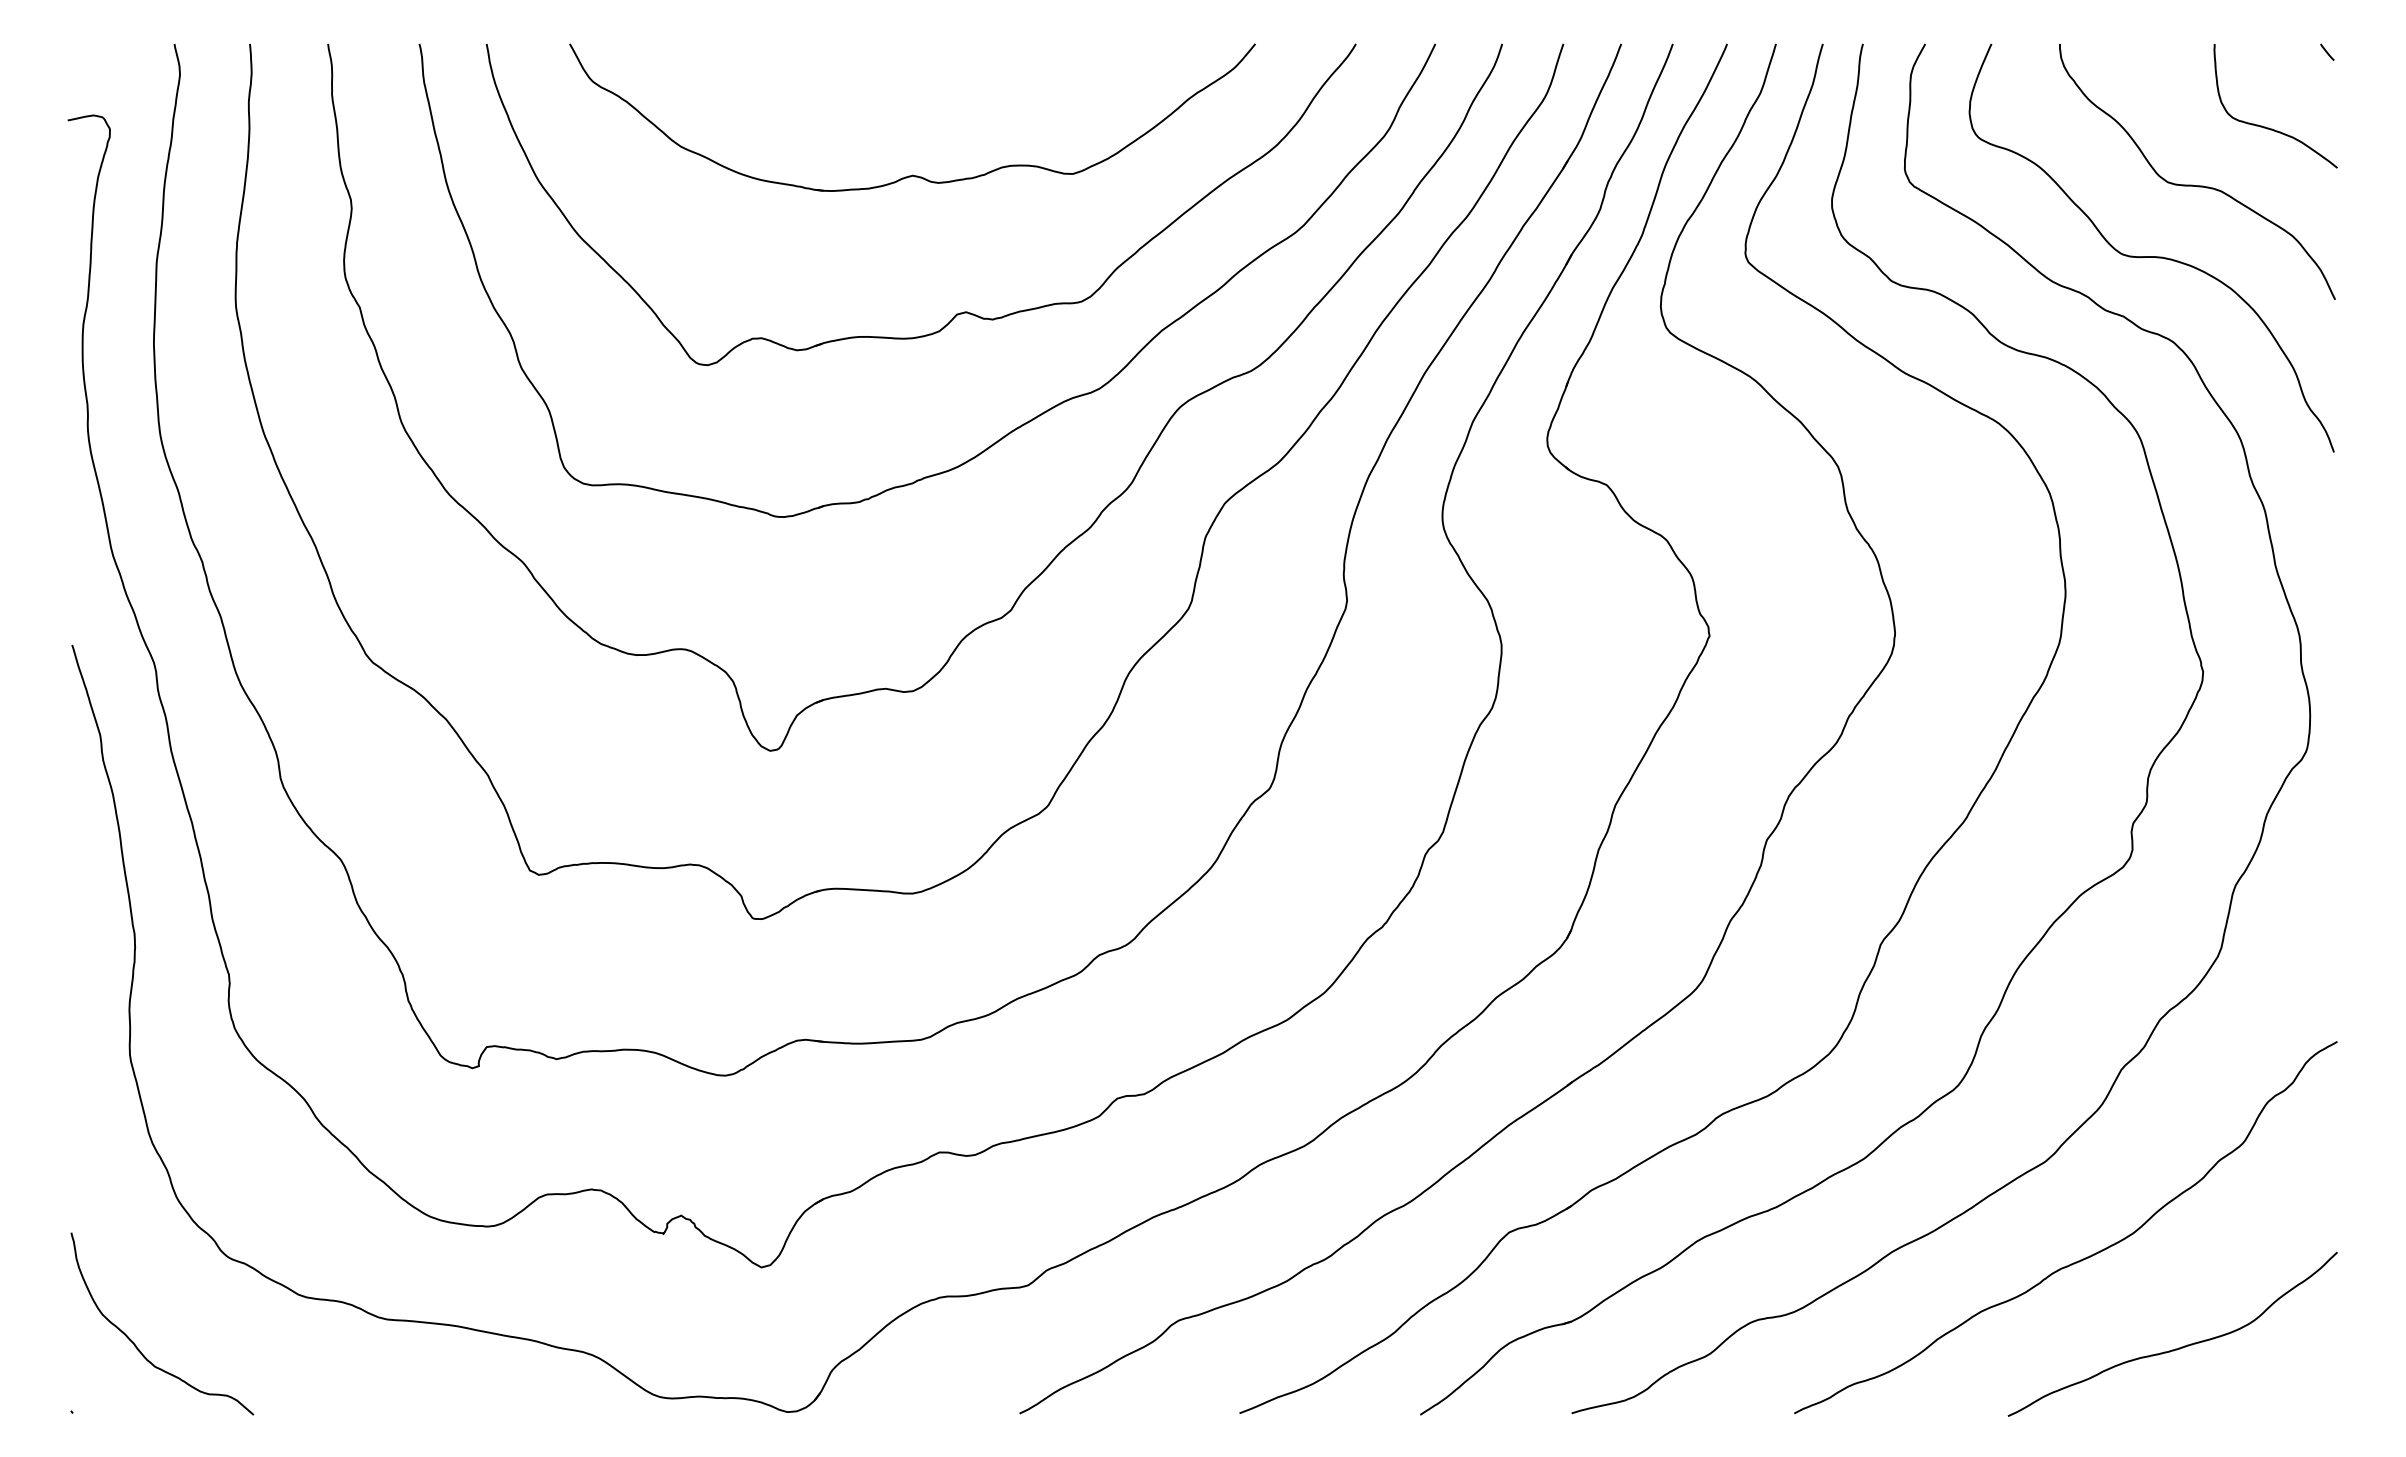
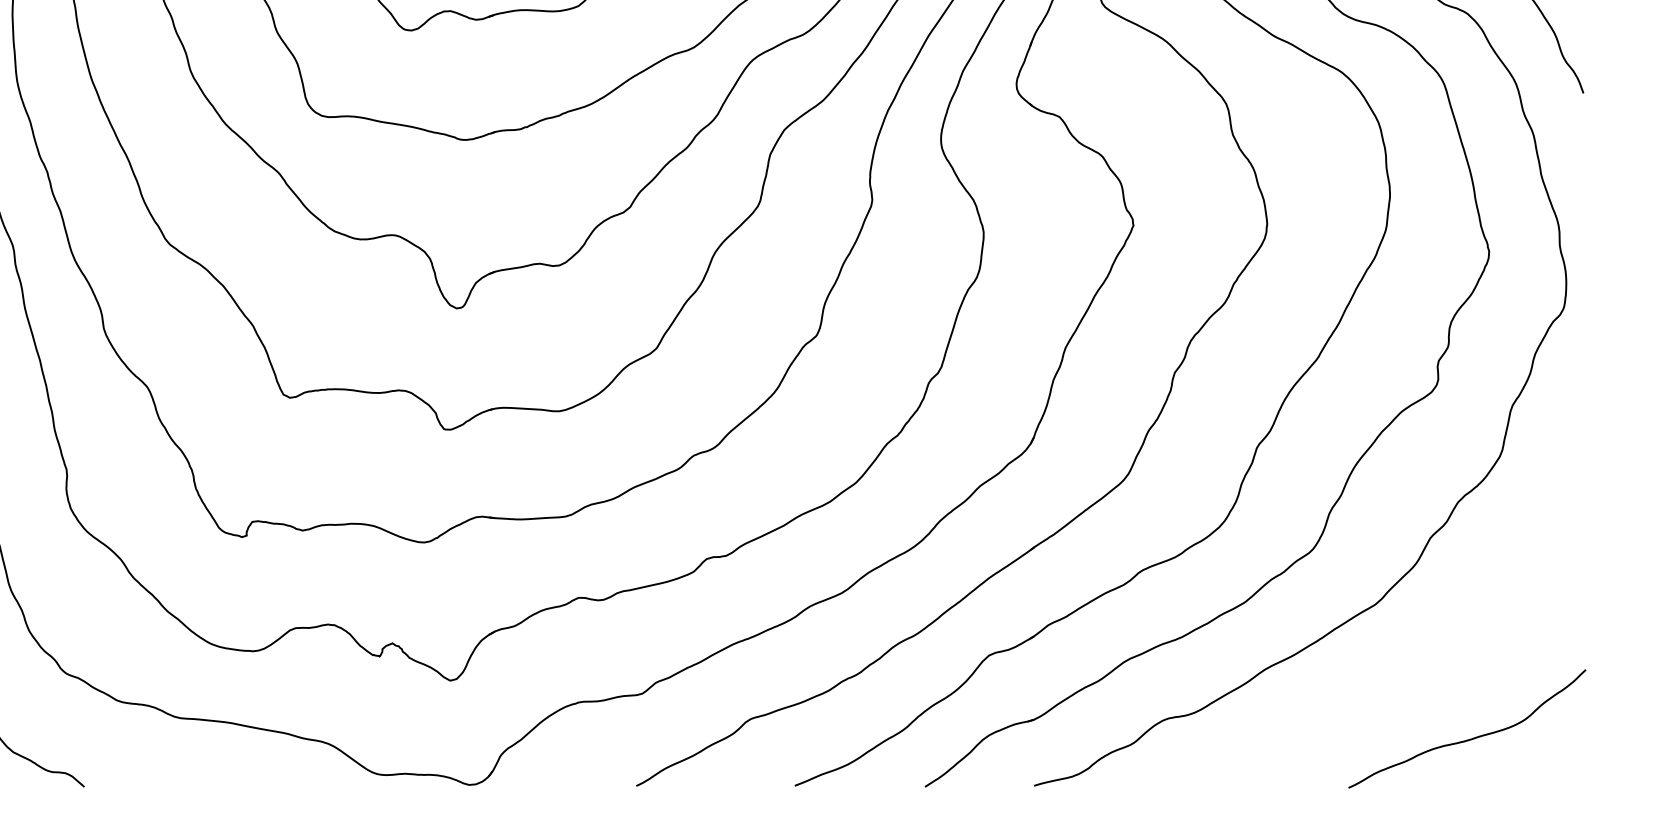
curve: (2080, 1259) -> (1400, 674), removed

